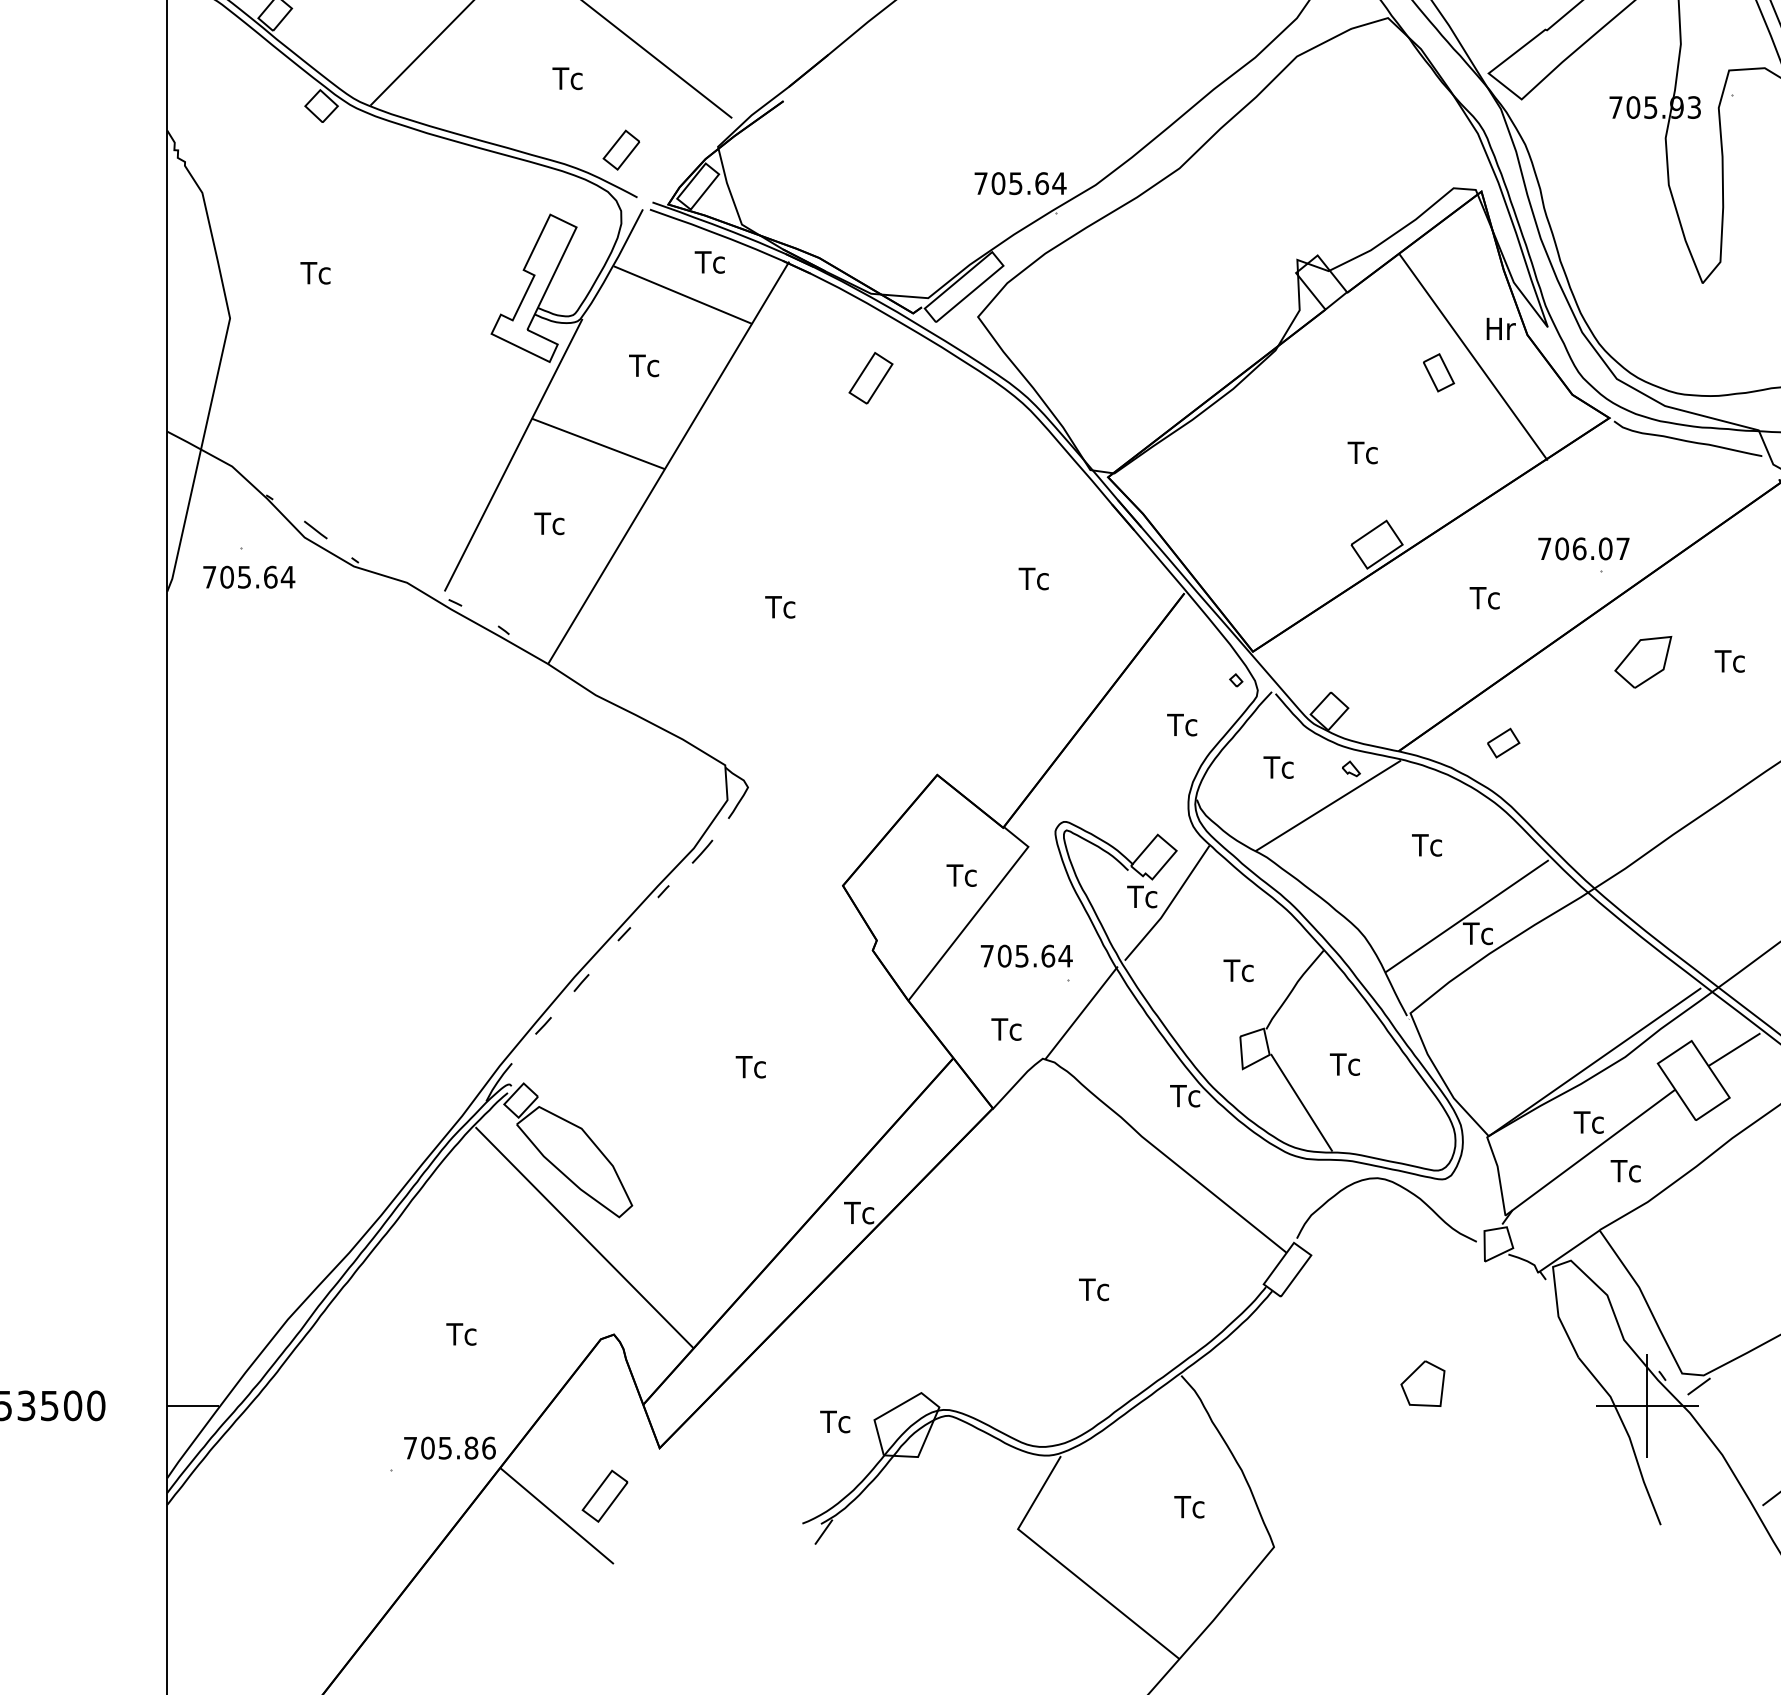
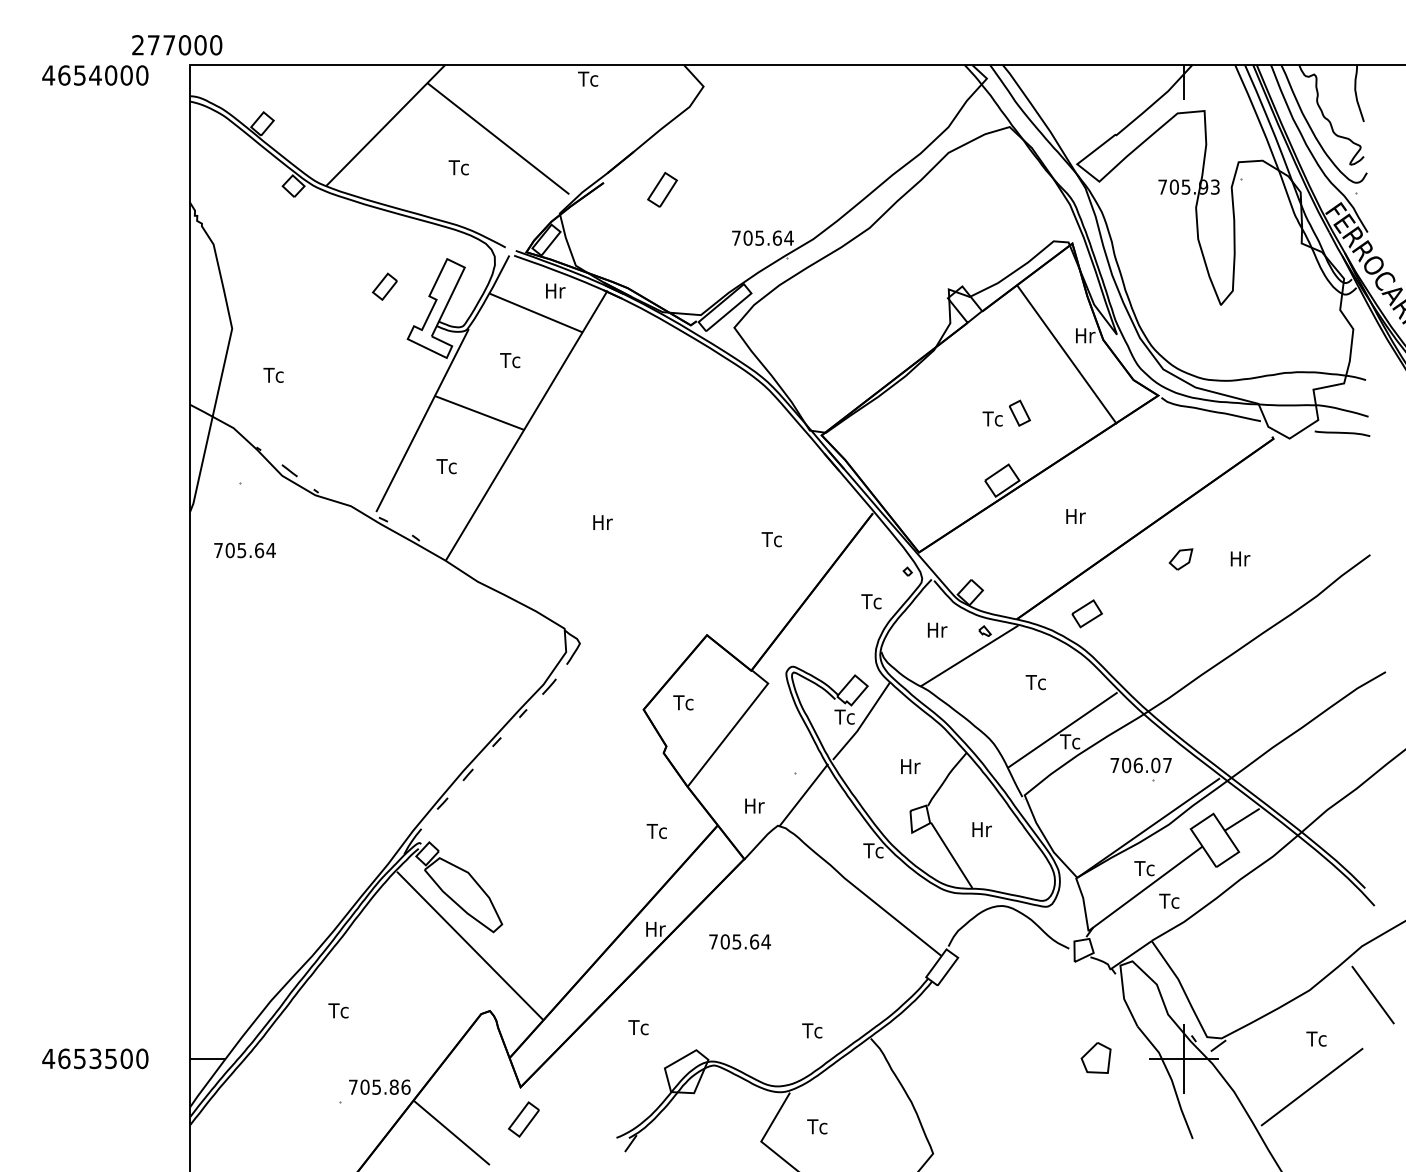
part: (620, 149) -> (384, 286), moved
text: (710, 261) -> (554, 290), Tc -> Hr
text: (315, 271) -> (273, 374), moved
part: (1438, 371) -> (1019, 412), moved
part: (870, 377) -> (662, 189), moved
part: (1582, 554) -> (1140, 769), moved
text: (248, 577) -> (244, 550), moved
text: (1033, 578) -> (771, 539), moved
text: (1484, 598) -> (1074, 516), Tc -> Hr
text: (780, 607) -> (601, 522), Tc -> Hr
text: (1730, 660) -> (1239, 558), Tc -> Hr
part: (1642, 662) -> (1180, 559), size x0.6
part: (1503, 742) -> (1087, 613), size x1.4
text: (1279, 766) -> (936, 629), Tc -> Hr
text: (961, 875) -> (683, 702), moved
text: (1025, 955) -> (739, 941), moved
text: (1238, 970) -> (909, 766), Tc -> Hr
text: (1006, 1028) -> (753, 805), Tc -> Hr
text: (1344, 1064) -> (980, 829), Tc -> Hr
text: (750, 1067) -> (656, 831), moved
text: (859, 1211) -> (654, 928), Tc -> Hr
text: (1094, 1289) -> (812, 1030), moved
text: (461, 1333) -> (338, 1010), moved
part: (1422, 1383) -> (1095, 1057), moved
text: (835, 1421) -> (638, 1027), moved
part: (604, 1496) -> (523, 1119), moved
text: (1189, 1506) -> (817, 1126), moved

